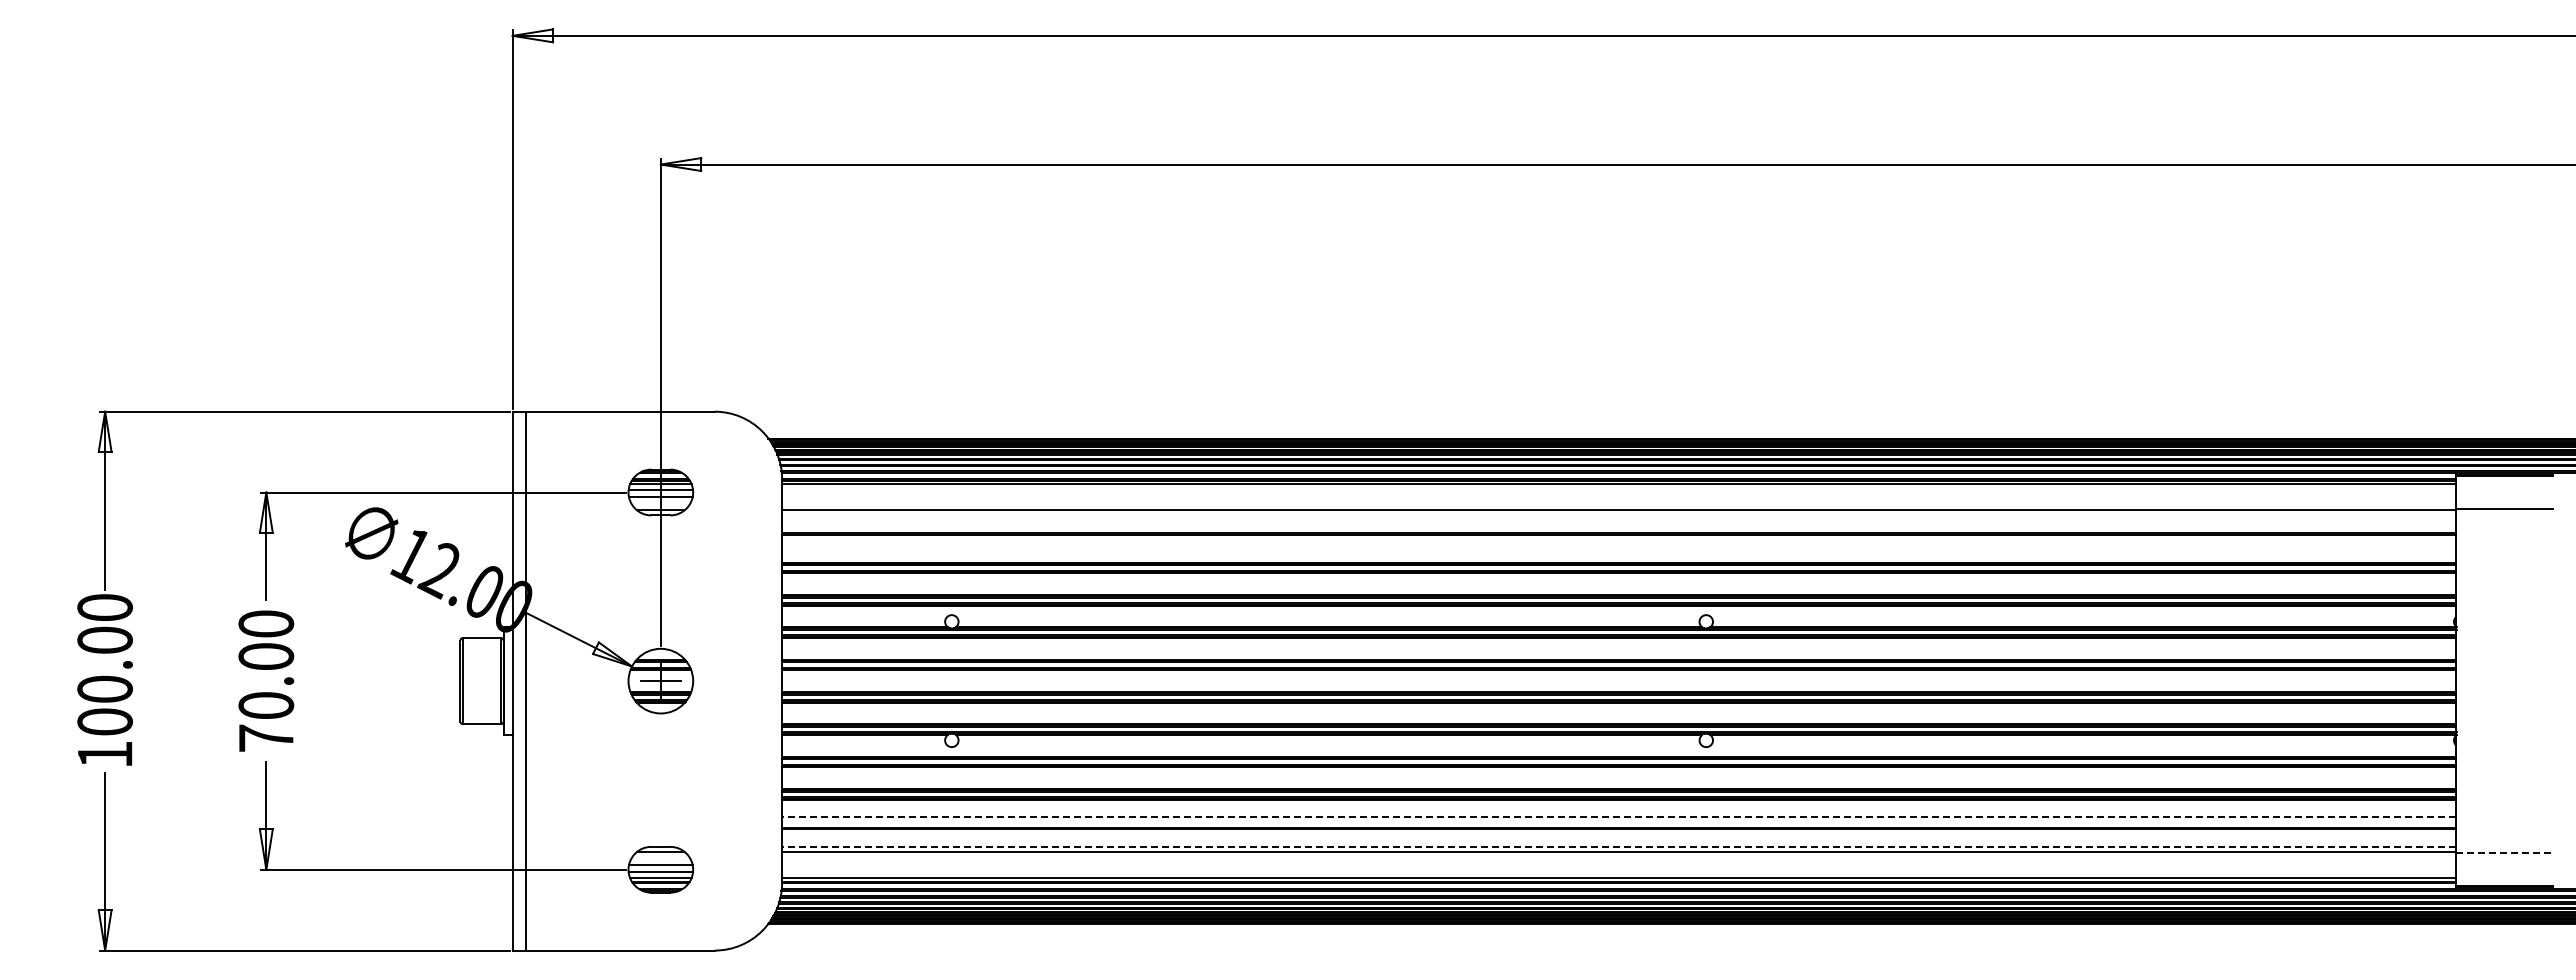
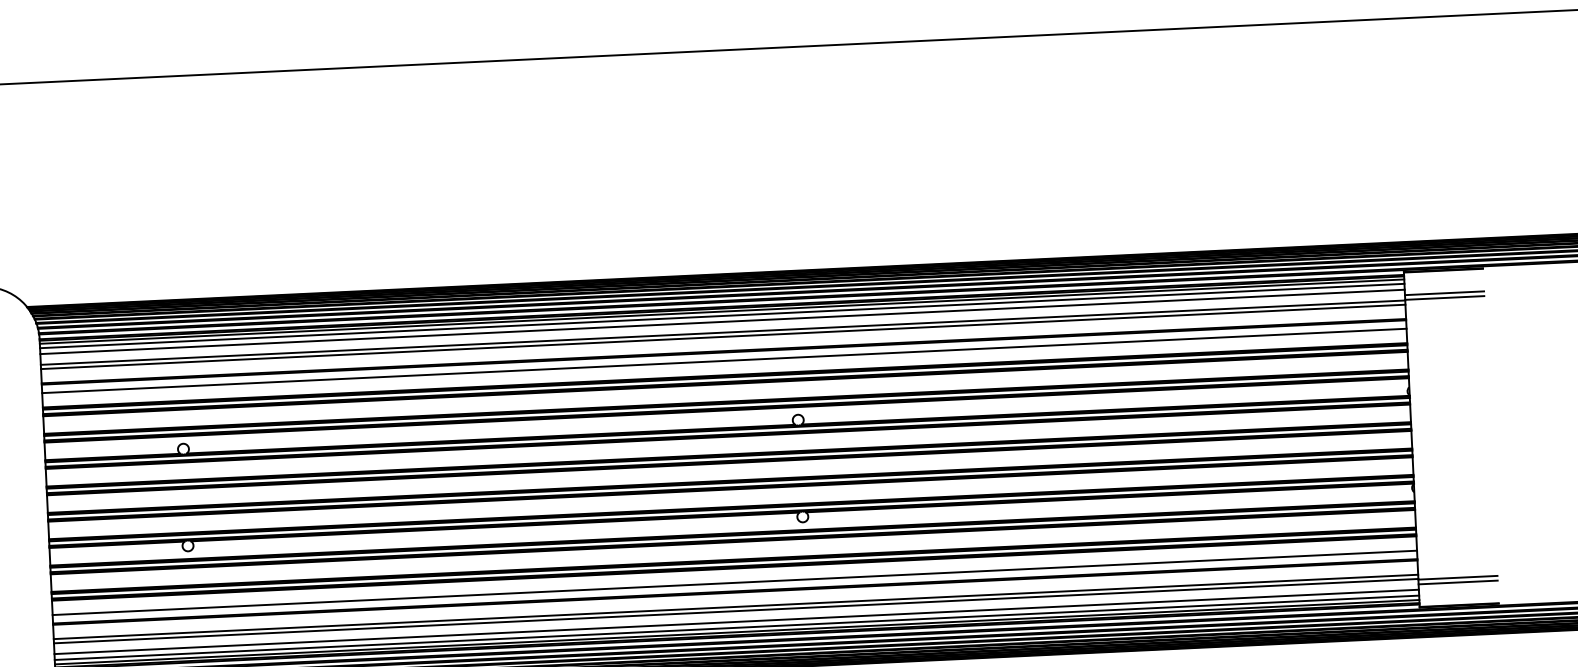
line: (1619, 489) -> (722, 315), added
line: (1619, 497) -> (722, 322), added
line: (2504, 503) -> (1444, 293), added
line: (1619, 515) -> (723, 336), added
line: (1619, 544) -> (724, 360), added
line: (1618, 817) -> (734, 583), dashed -> solid
line: (1618, 846) -> (735, 606), dashed -> solid
line: (2505, 852) -> (1458, 577), dashed -> solid
line: (2504, 858) -> (1457, 582), added
line: (1619, 865) -> (736, 622), added
line: (1619, 872) -> (737, 627), added

